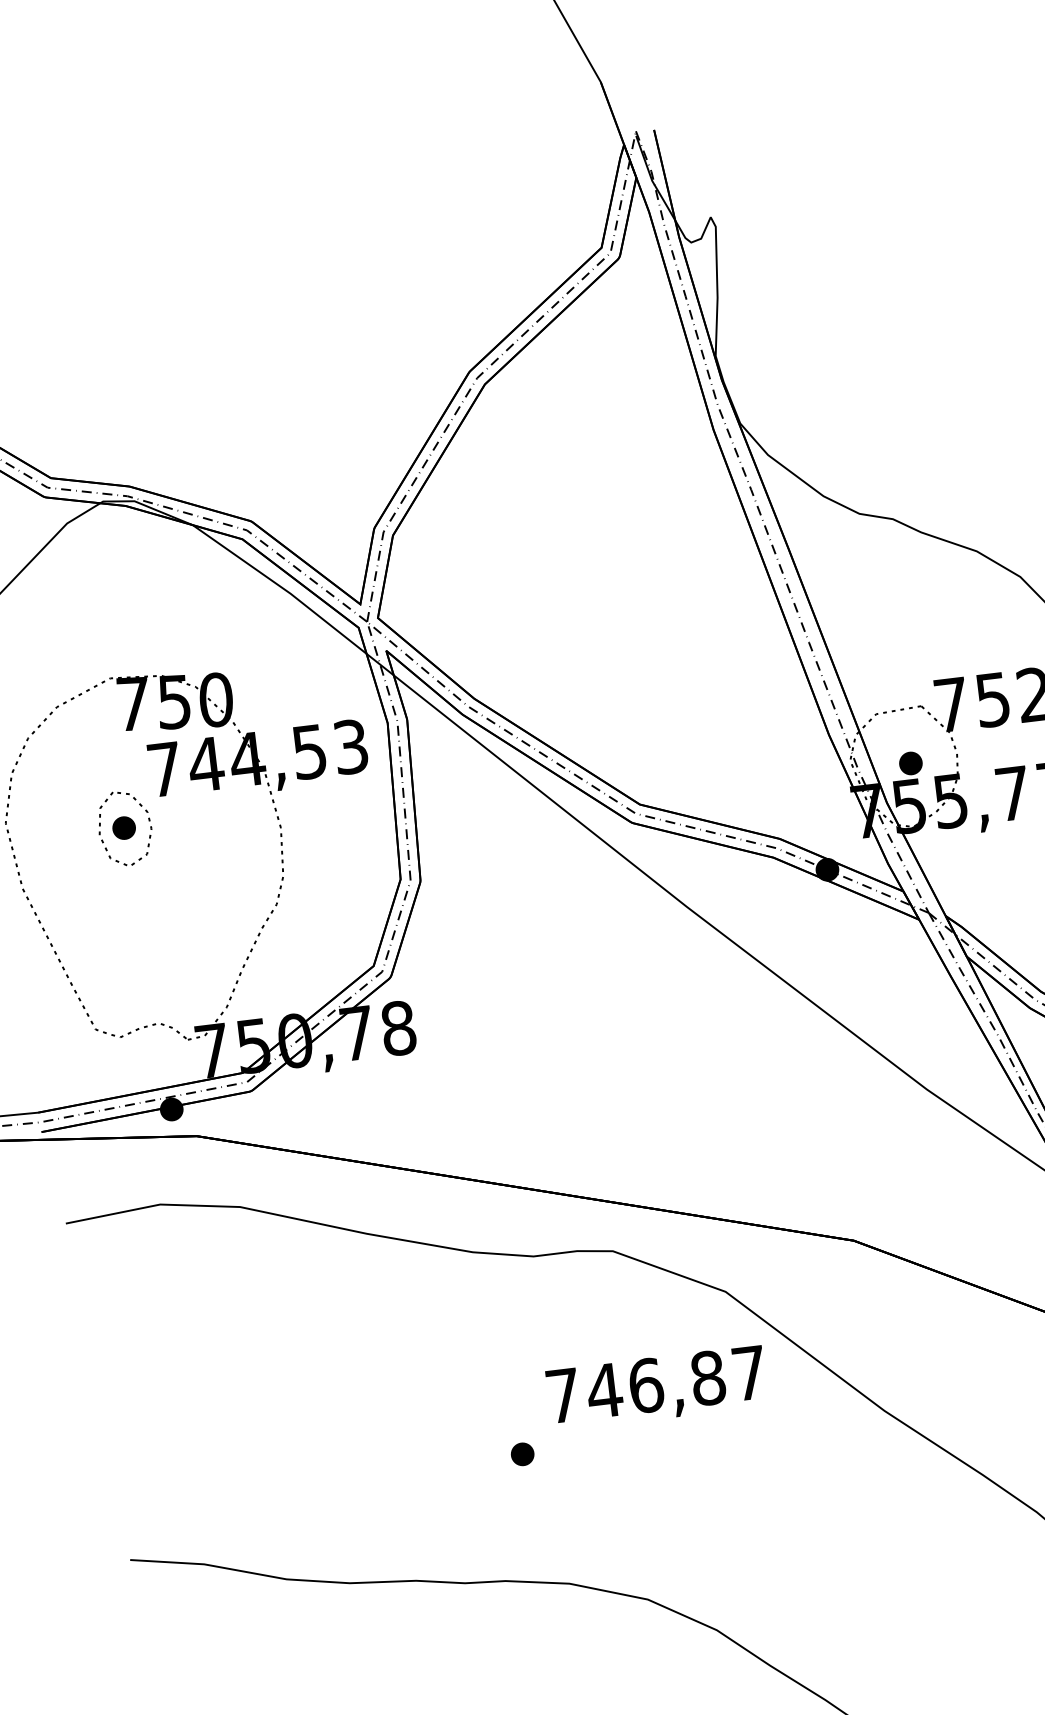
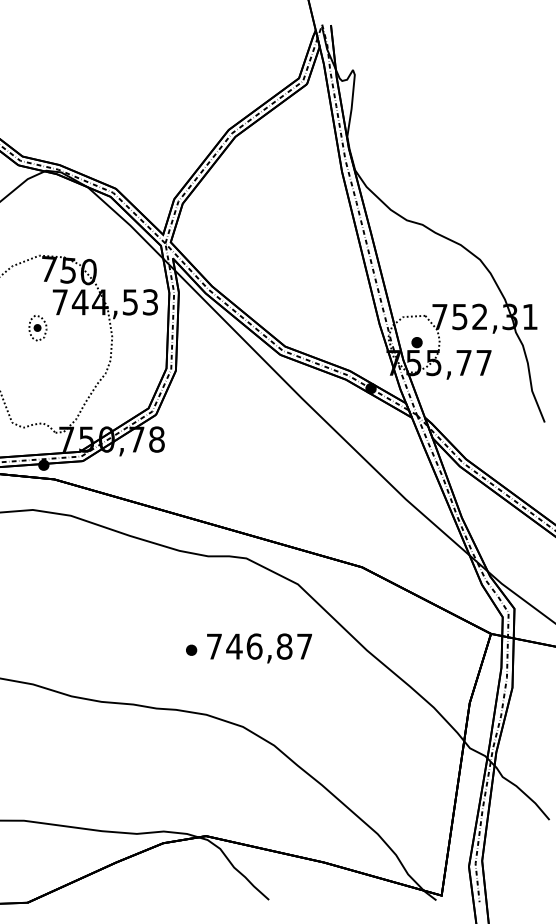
part: (124, 827) -> (37, 327), size x0.7
text: (656, 1388) -> (259, 648), moved

